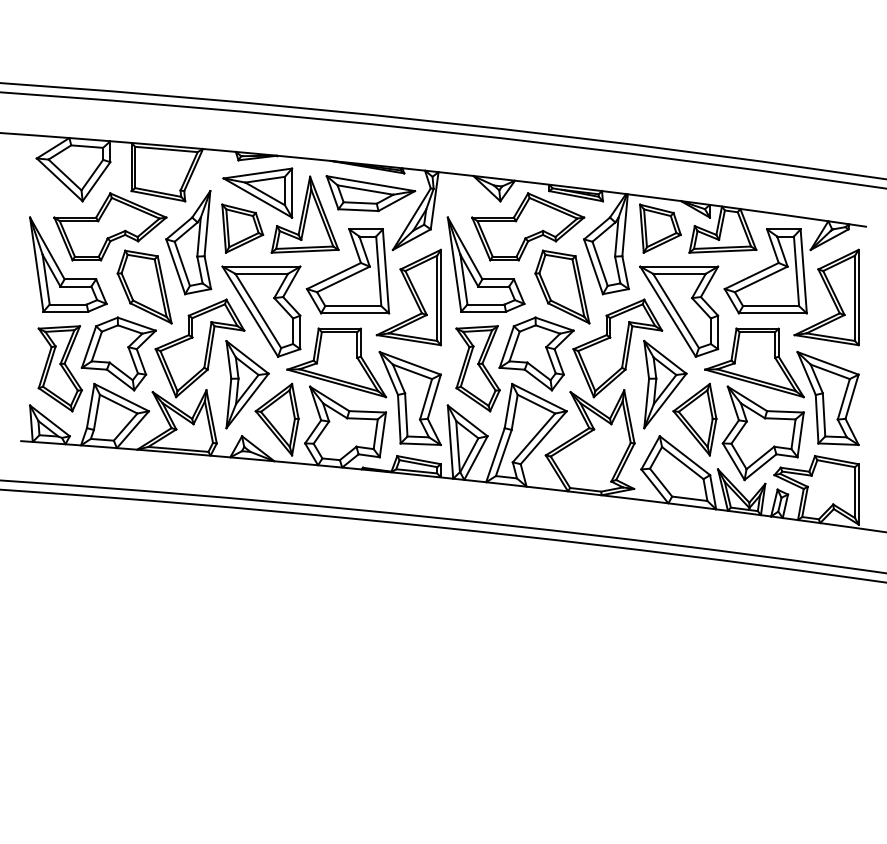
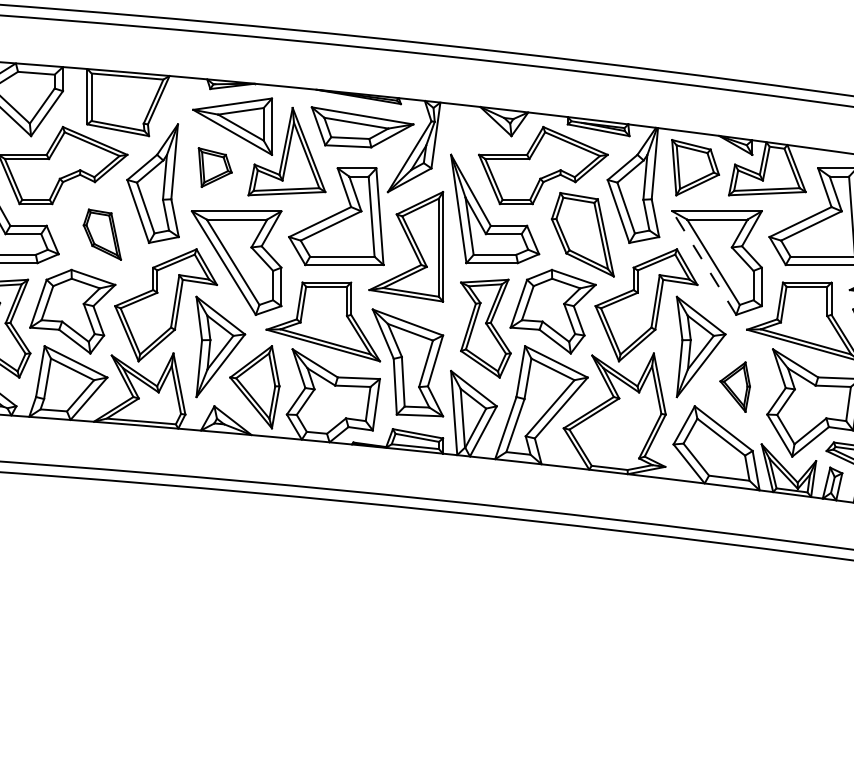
part: (242, 228) -> (214, 167), size x0.7
part: (144, 286) -> (102, 234), size x0.6
line: (668, 311) -> (704, 262), solid -> dashed
part: (694, 419) -> (734, 387), size x0.6

